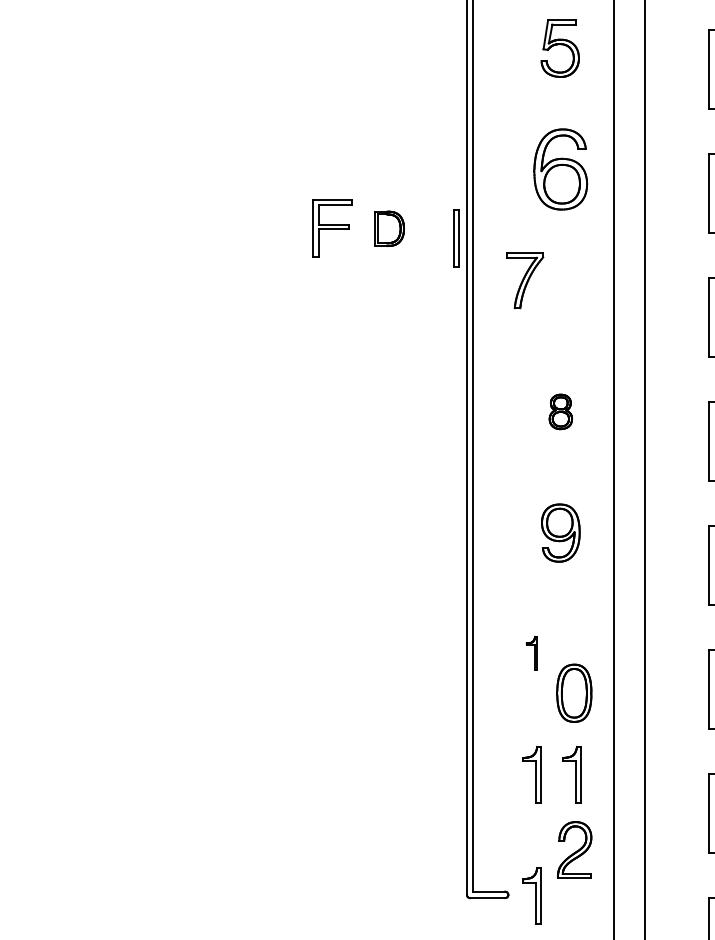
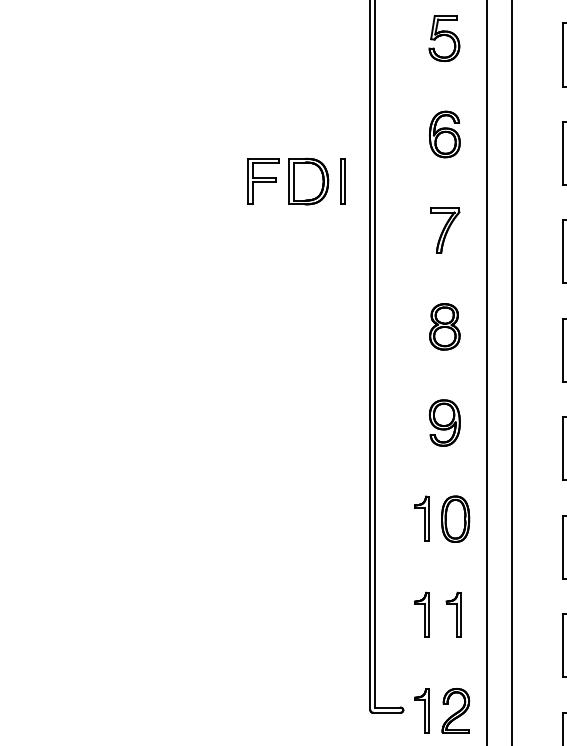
part: (560, 169) -> (444, 134), size x0.71
part: (389, 228) -> (308, 181), size x1.67
part: (456, 238) -> (343, 181), moved
part: (525, 280) -> (445, 230), moved
part: (560, 411) -> (444, 326), size x1.67
part: (531, 653) -> (421, 518), size x1.67
part: (574, 692) -> (455, 518), moved
part: (574, 849) -> (455, 710), moved

